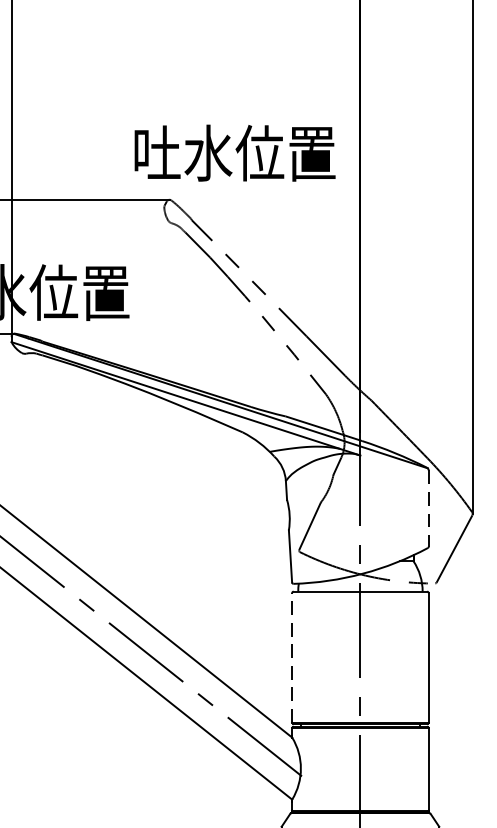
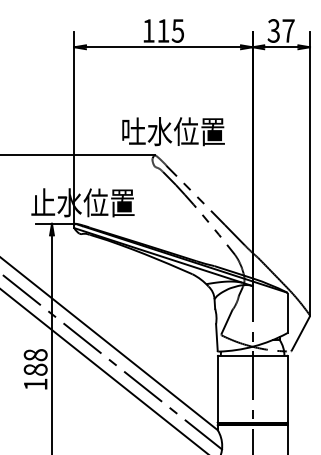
text: (234, 152) -> (173, 131), moved
line: (428, 509) -> (287, 313), dashed -> solid
line: (291, 656) -> (217, 388), dashed -> solid

